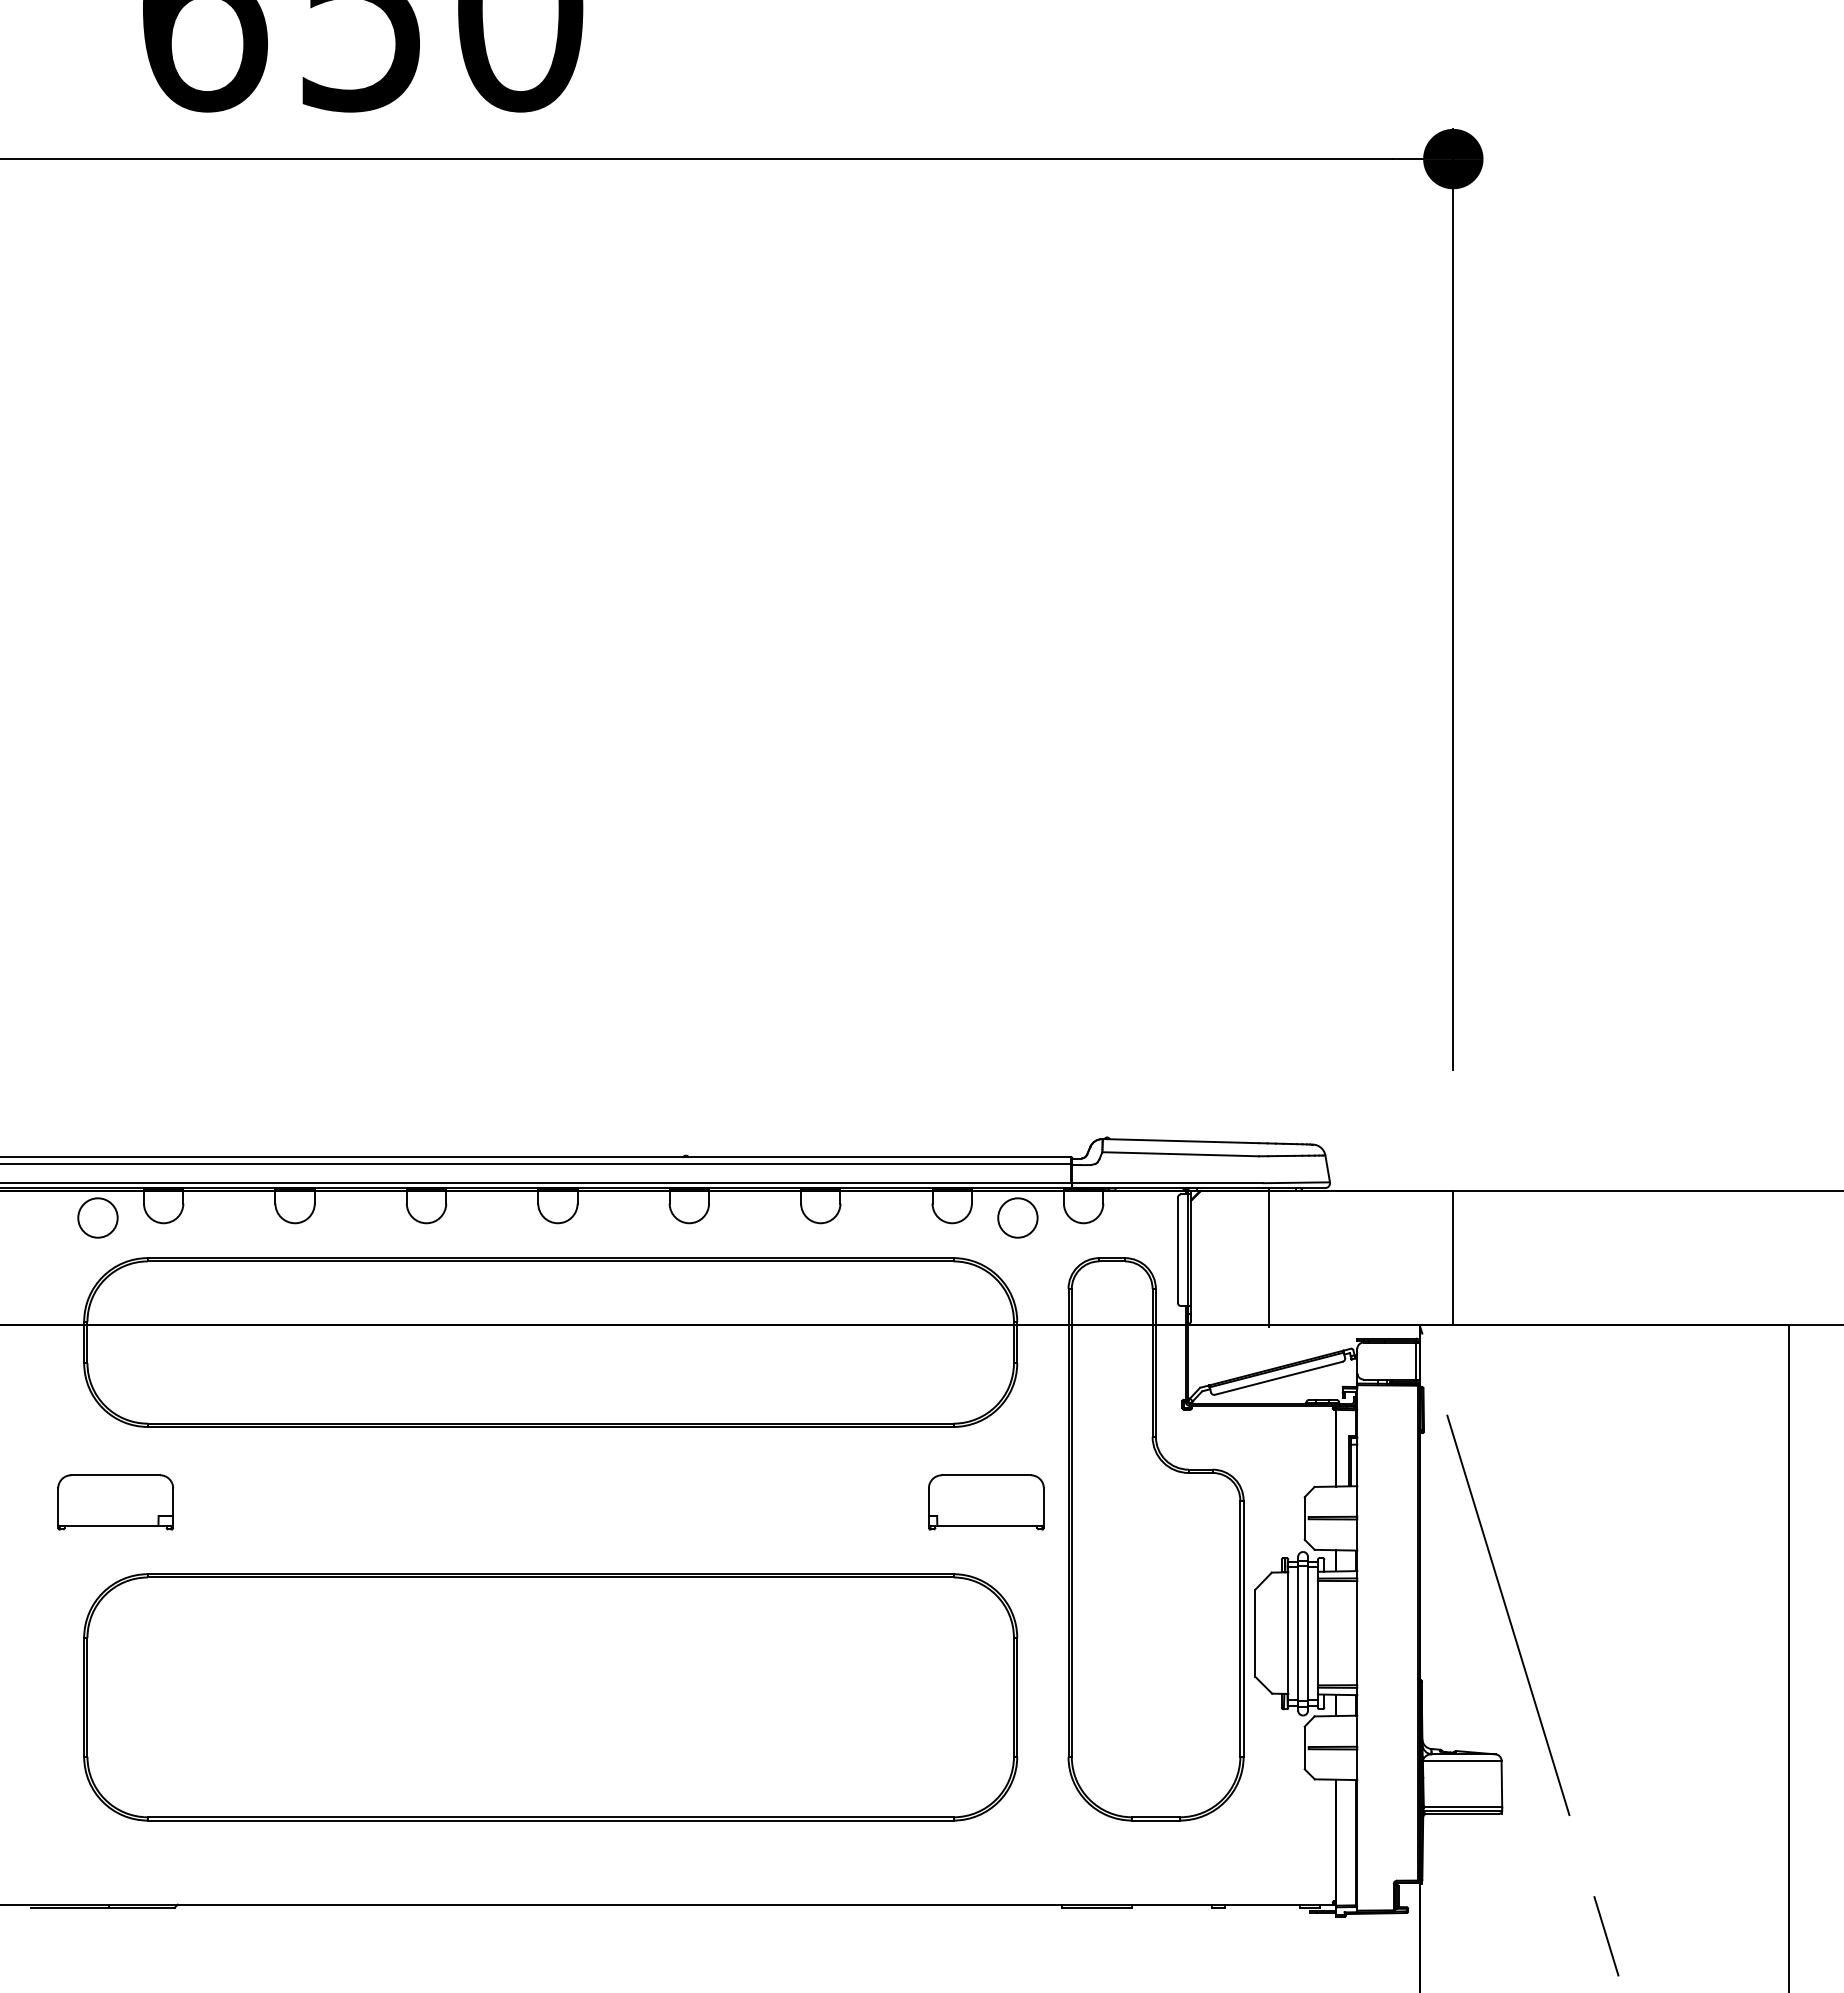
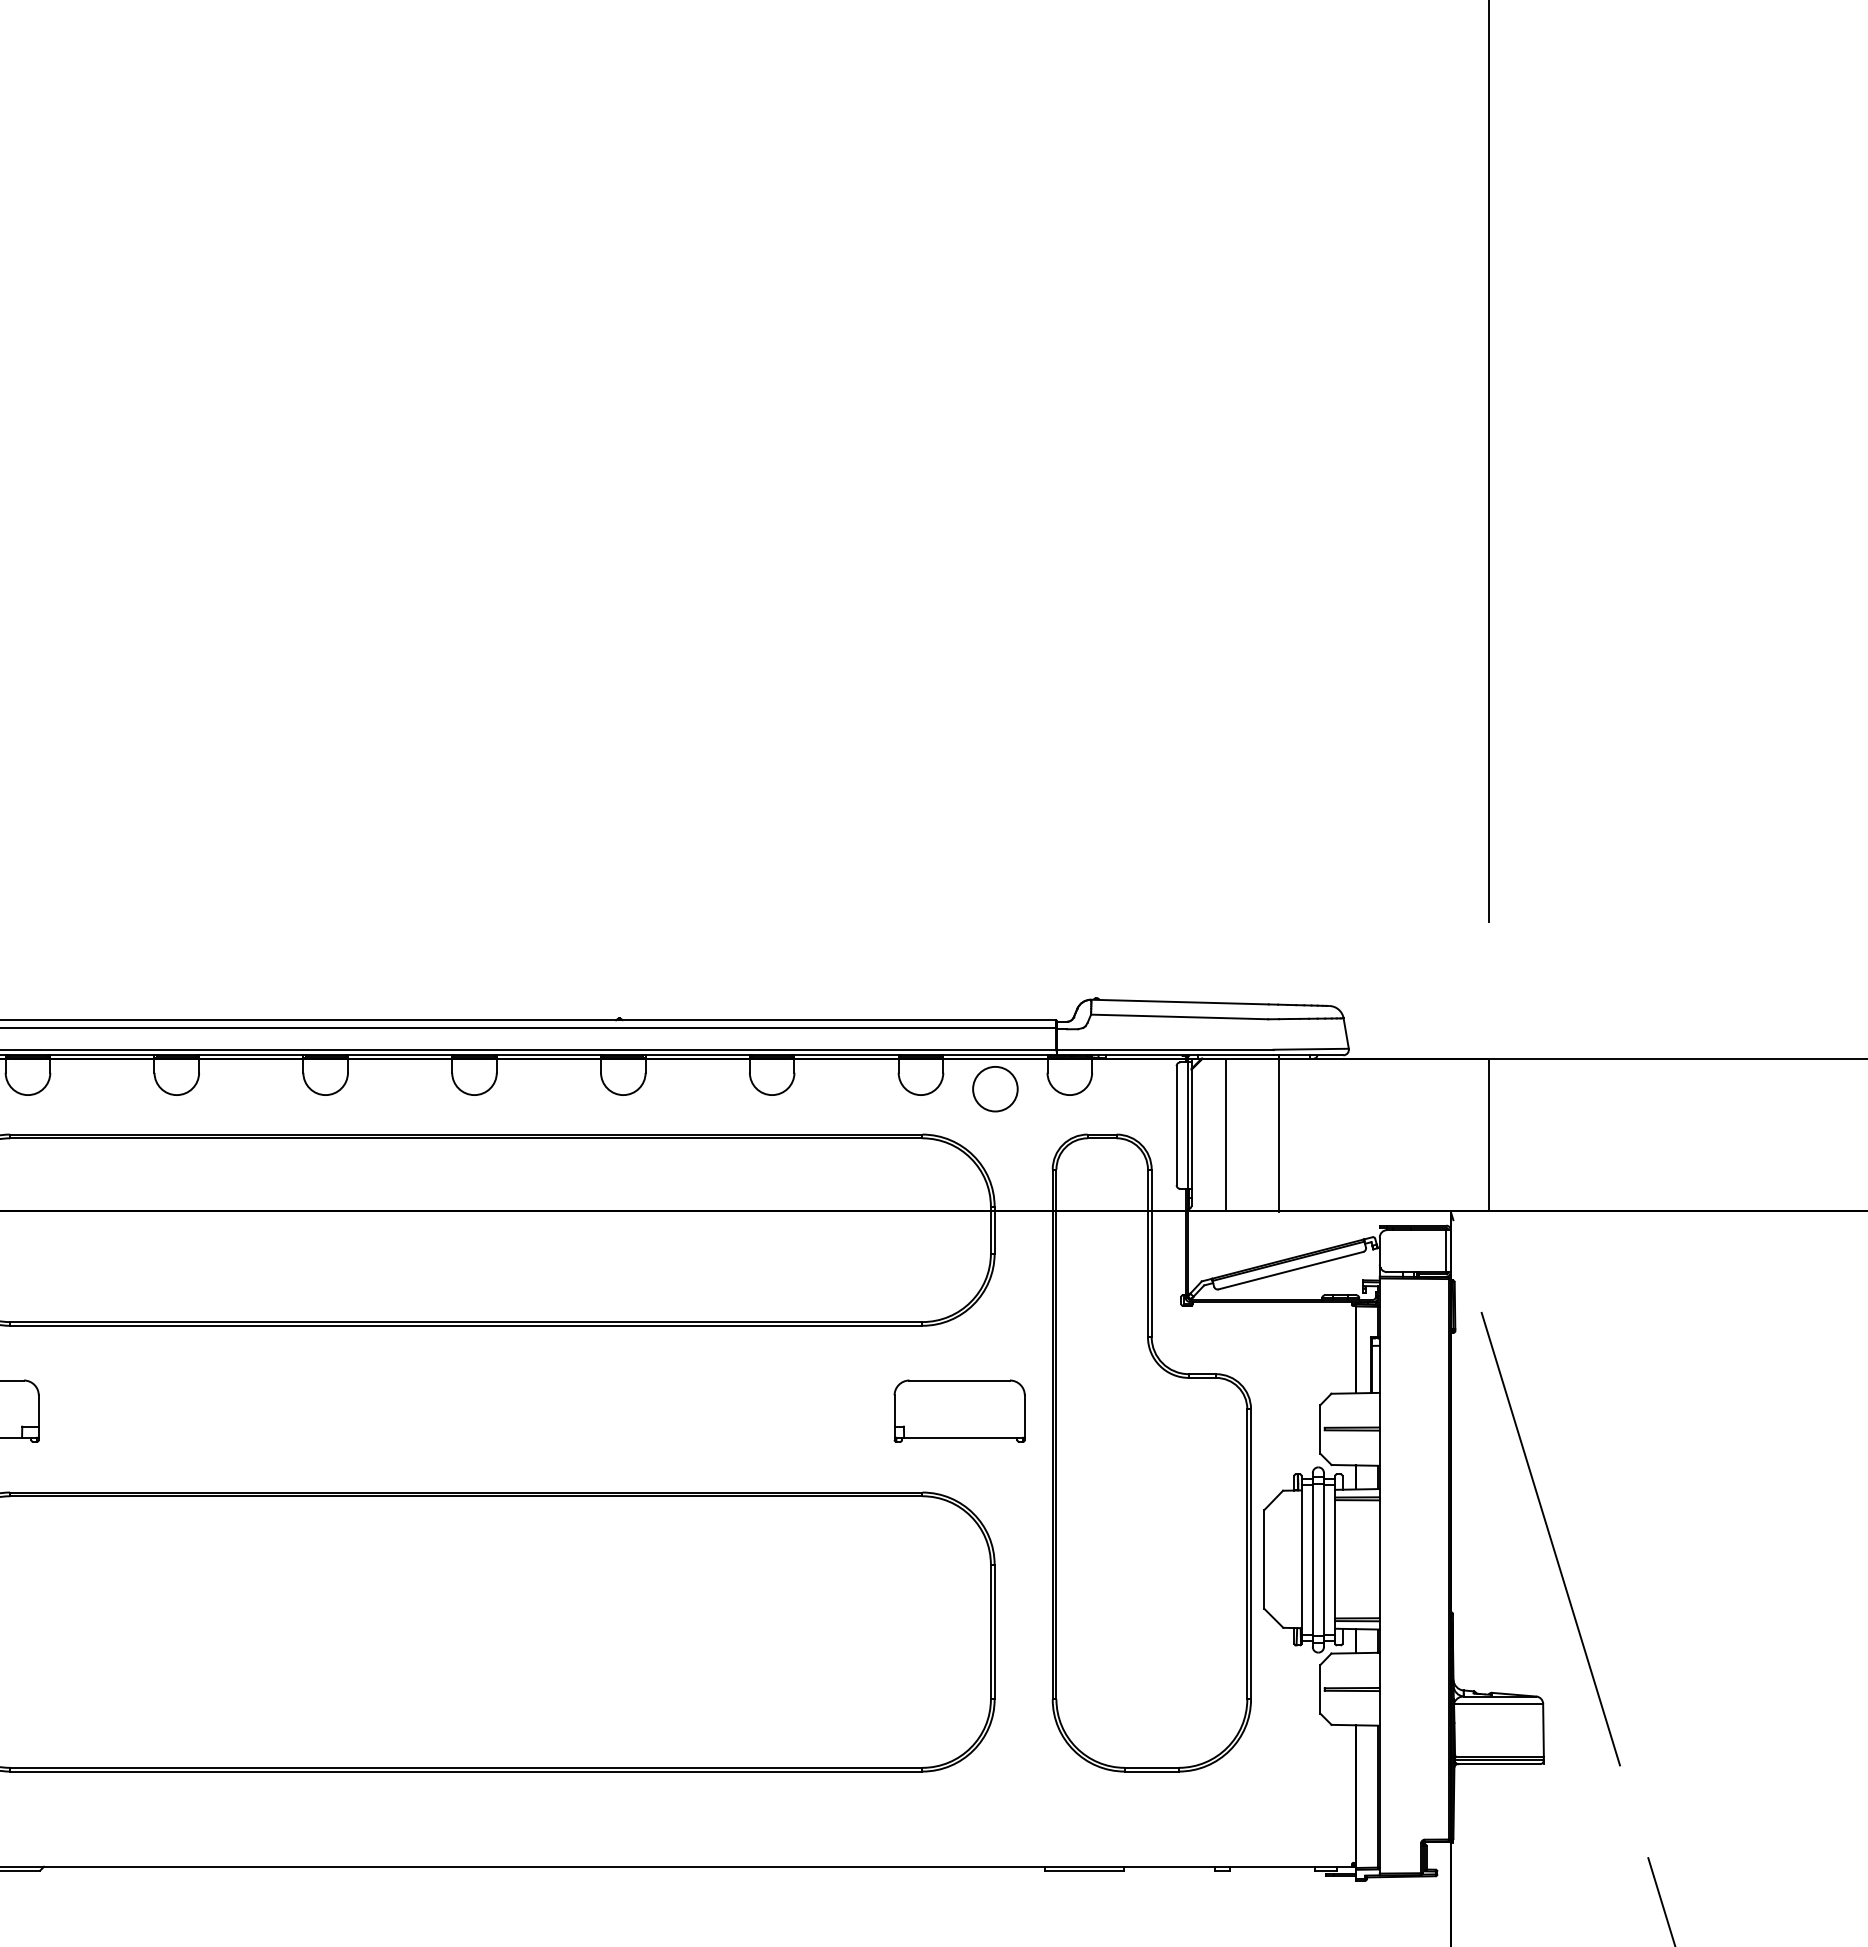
line: (1221, 1258) -> (1225, 1135), added

